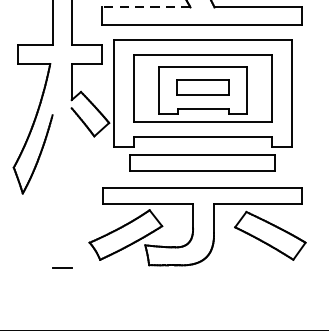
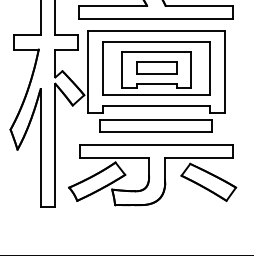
line: (145, 6) -> (112, 5), dashed -> solid
line: (71, 186) -> (55, 144), added
line: (52, 190) -> (40, 147), added

